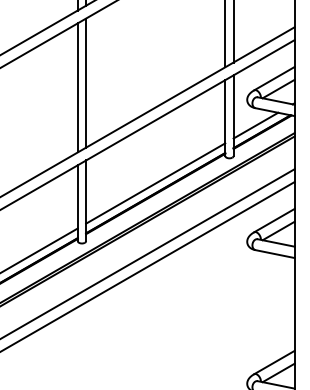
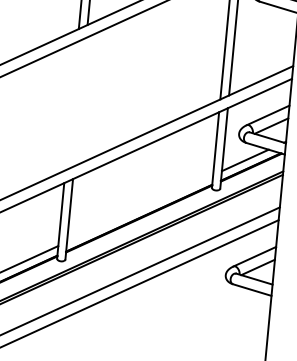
line: (86, 82) -> (80, 101), removed
line: (77, 87) -> (71, 105), removed
line: (155, 183) -> (139, 208), removed

